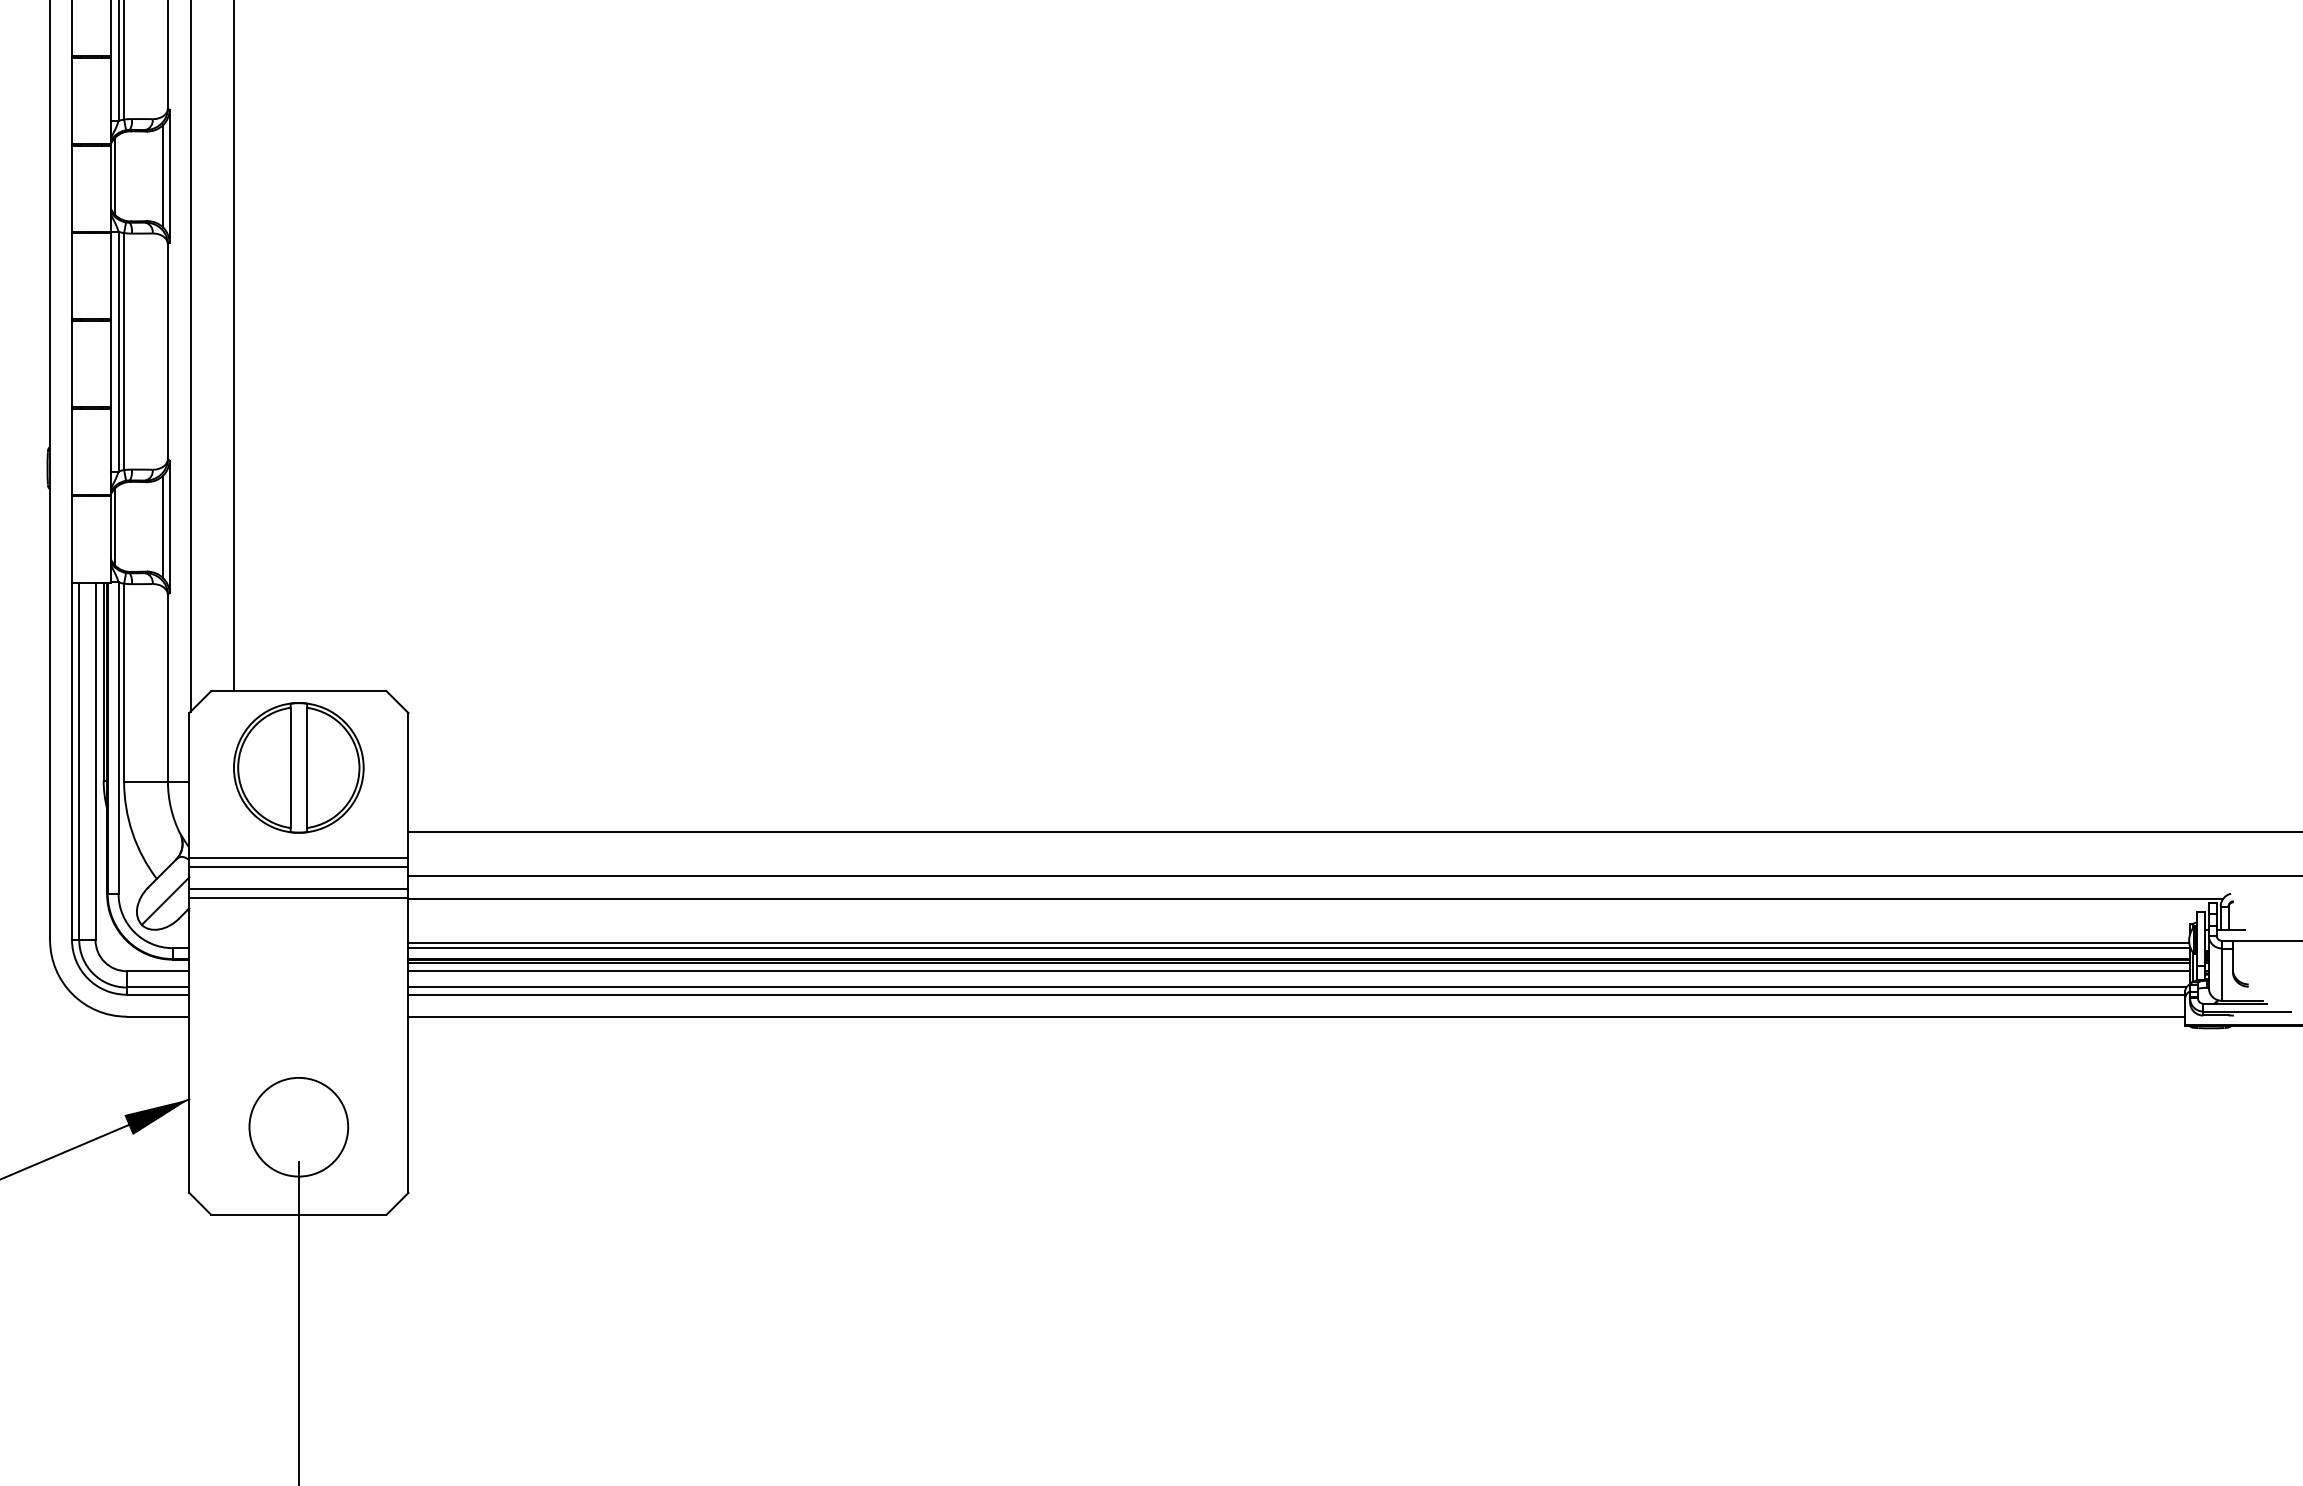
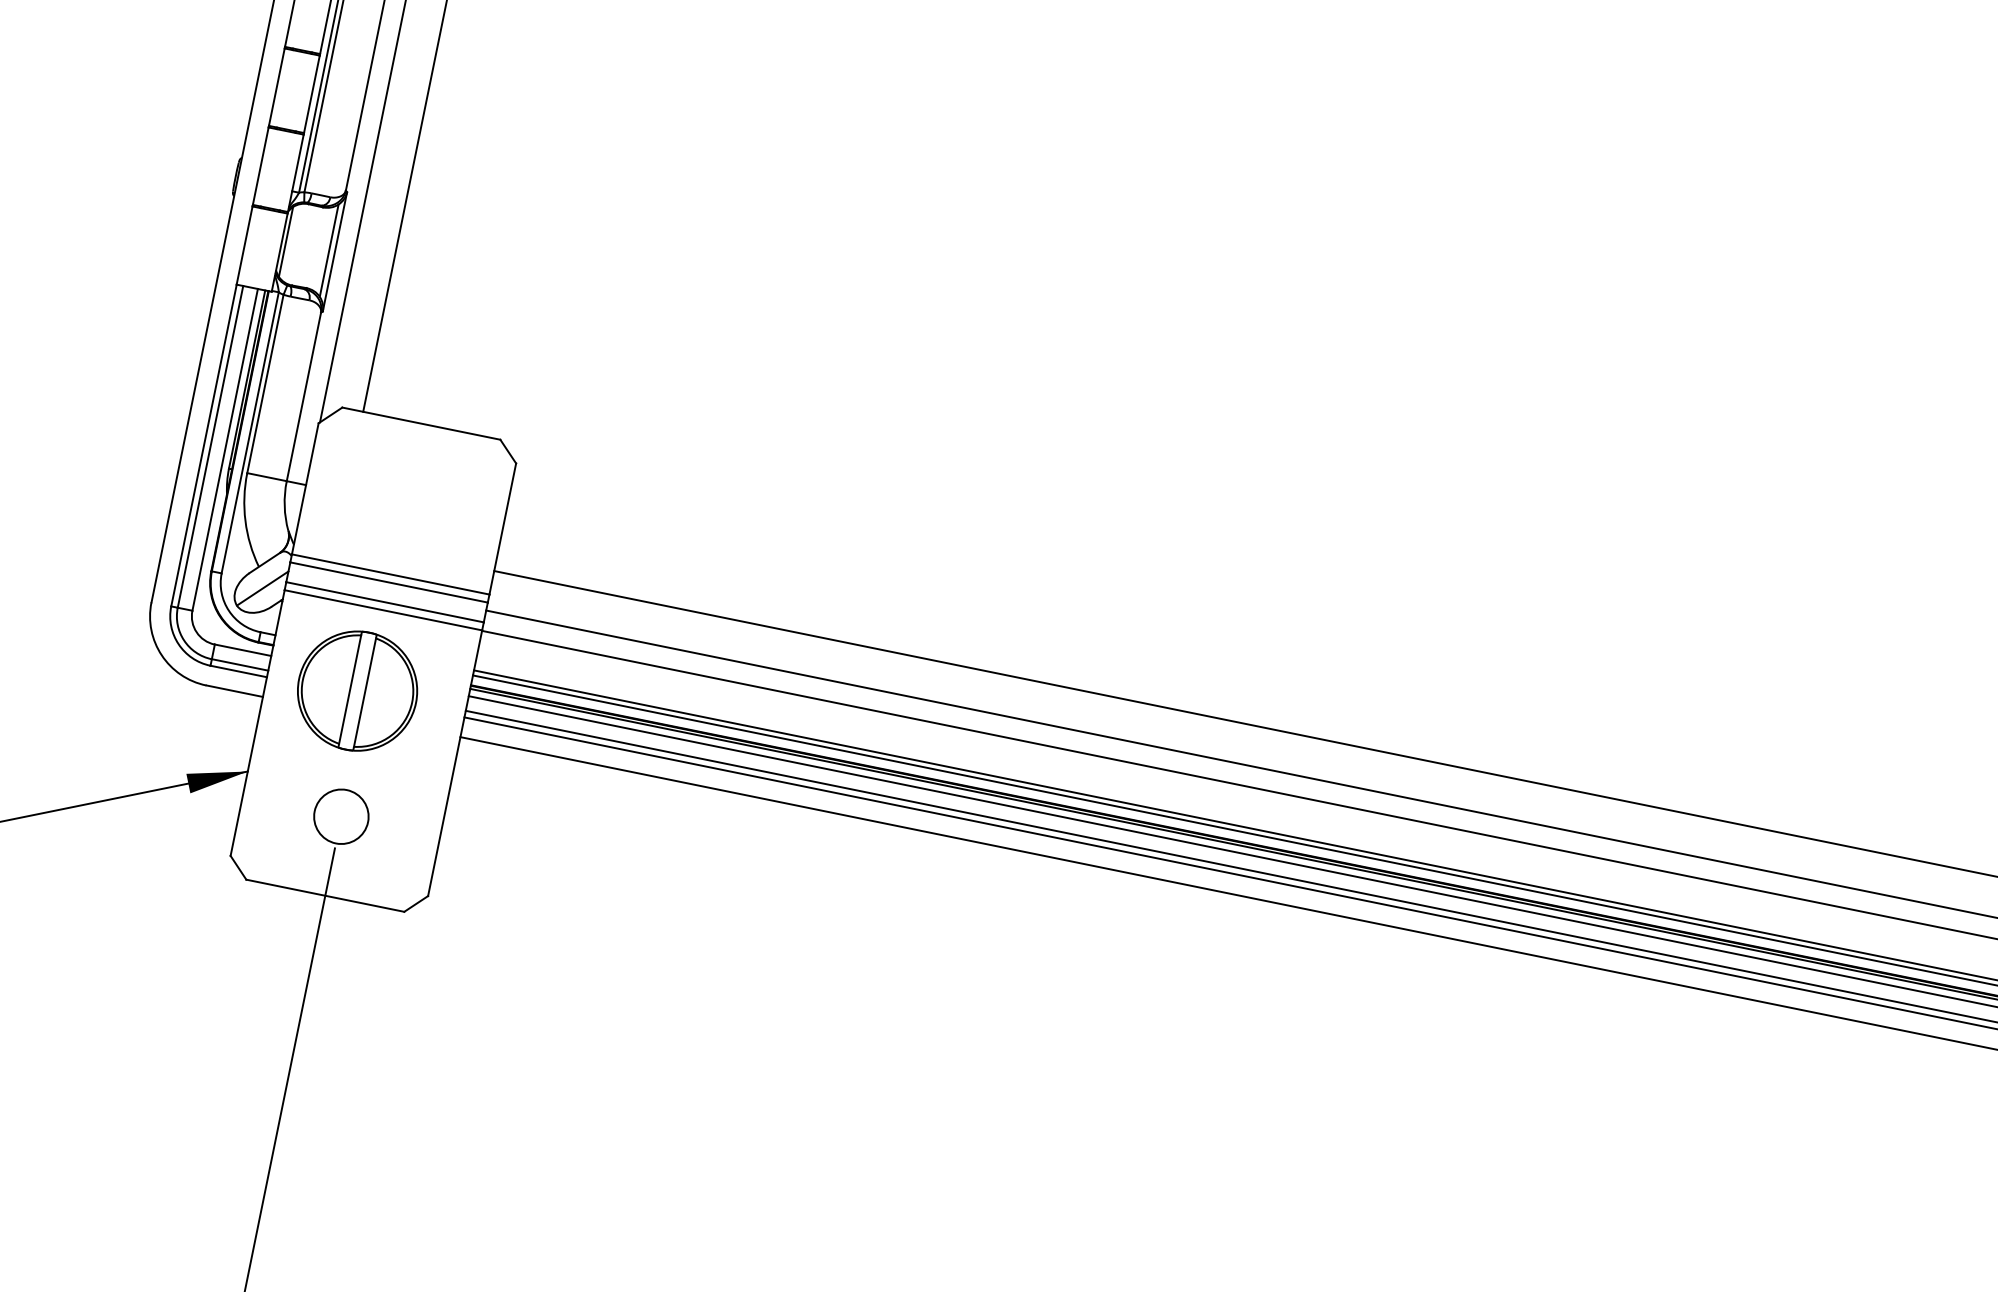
part: (298, 767) -> (357, 690), moved
circle: (298, 1126) -> (341, 816), size x0.6

